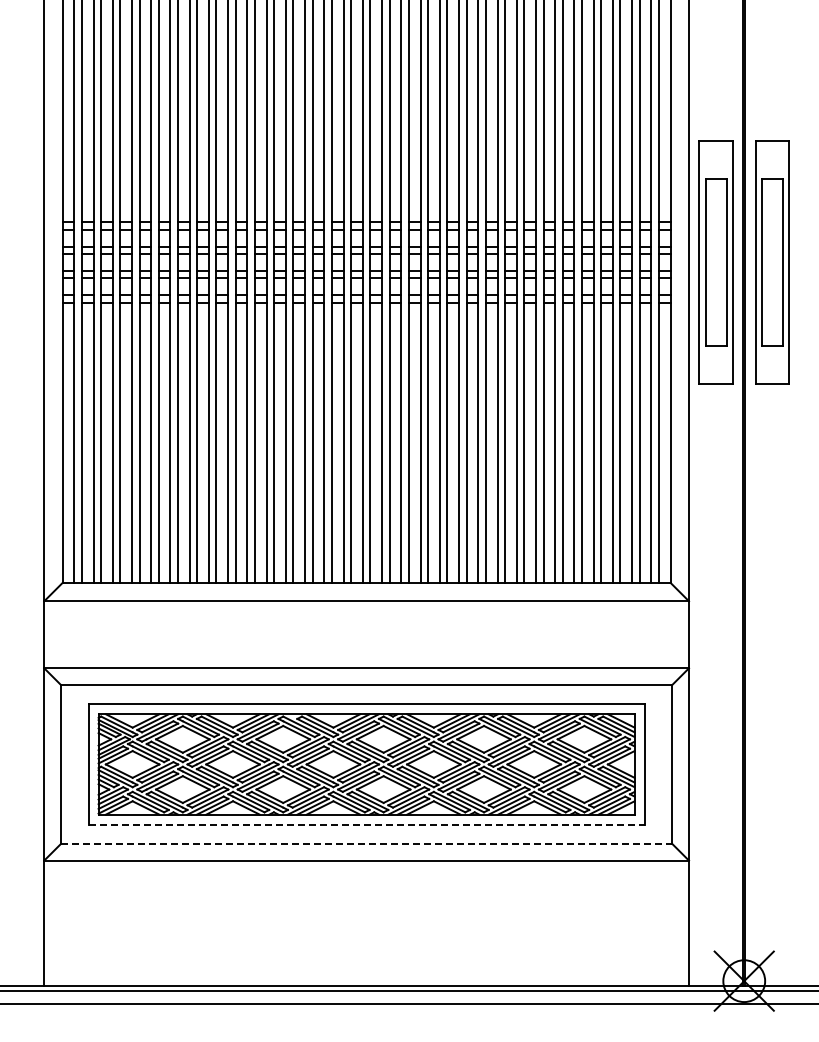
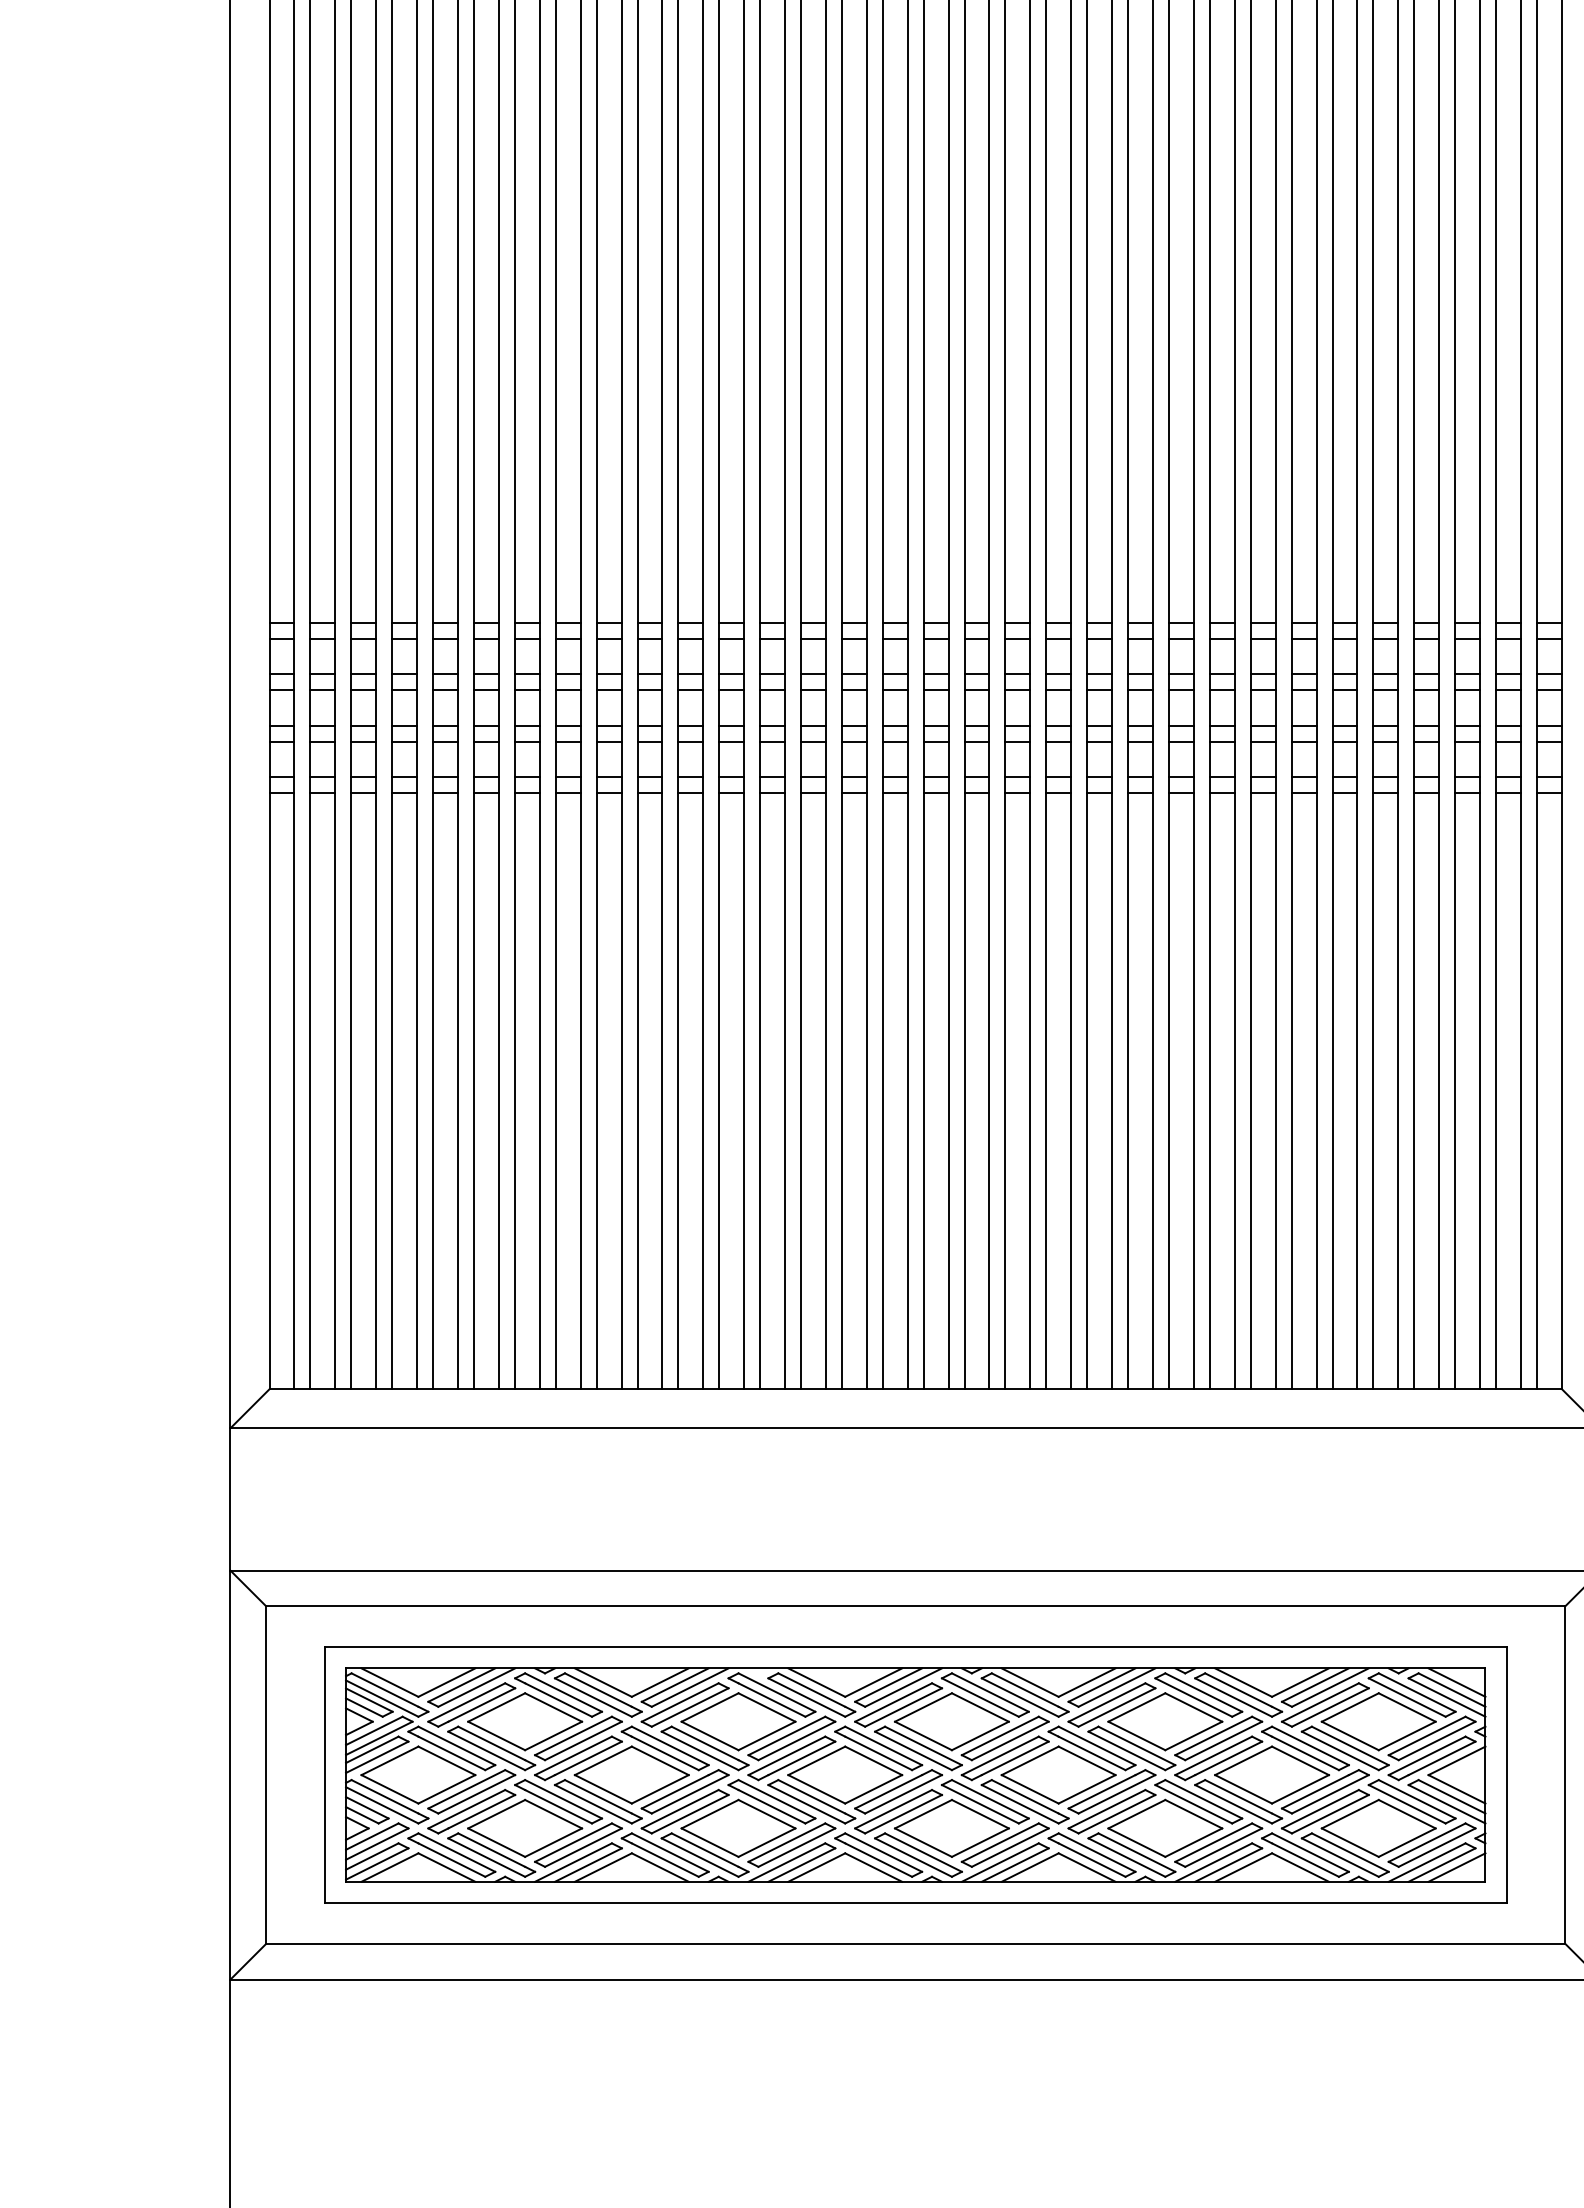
line: (367, 824) -> (917, 1902), dashed -> solid
line: (366, 843) -> (915, 1943), dashed -> solid

